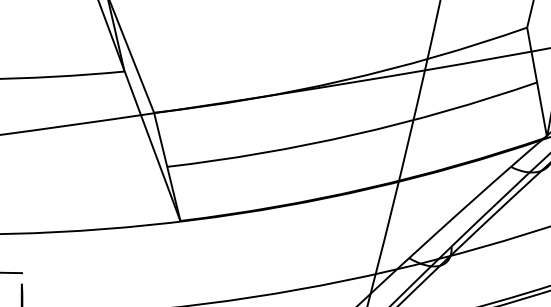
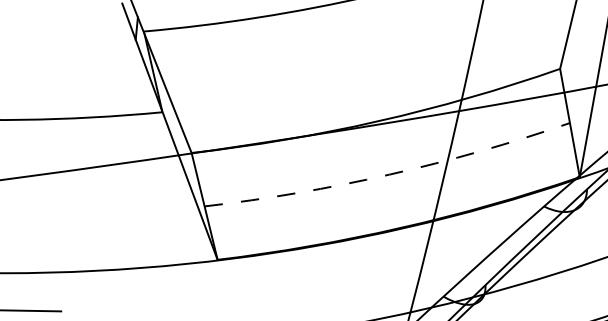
arc: (354, 134) -> (389, 174), solid -> dashed

